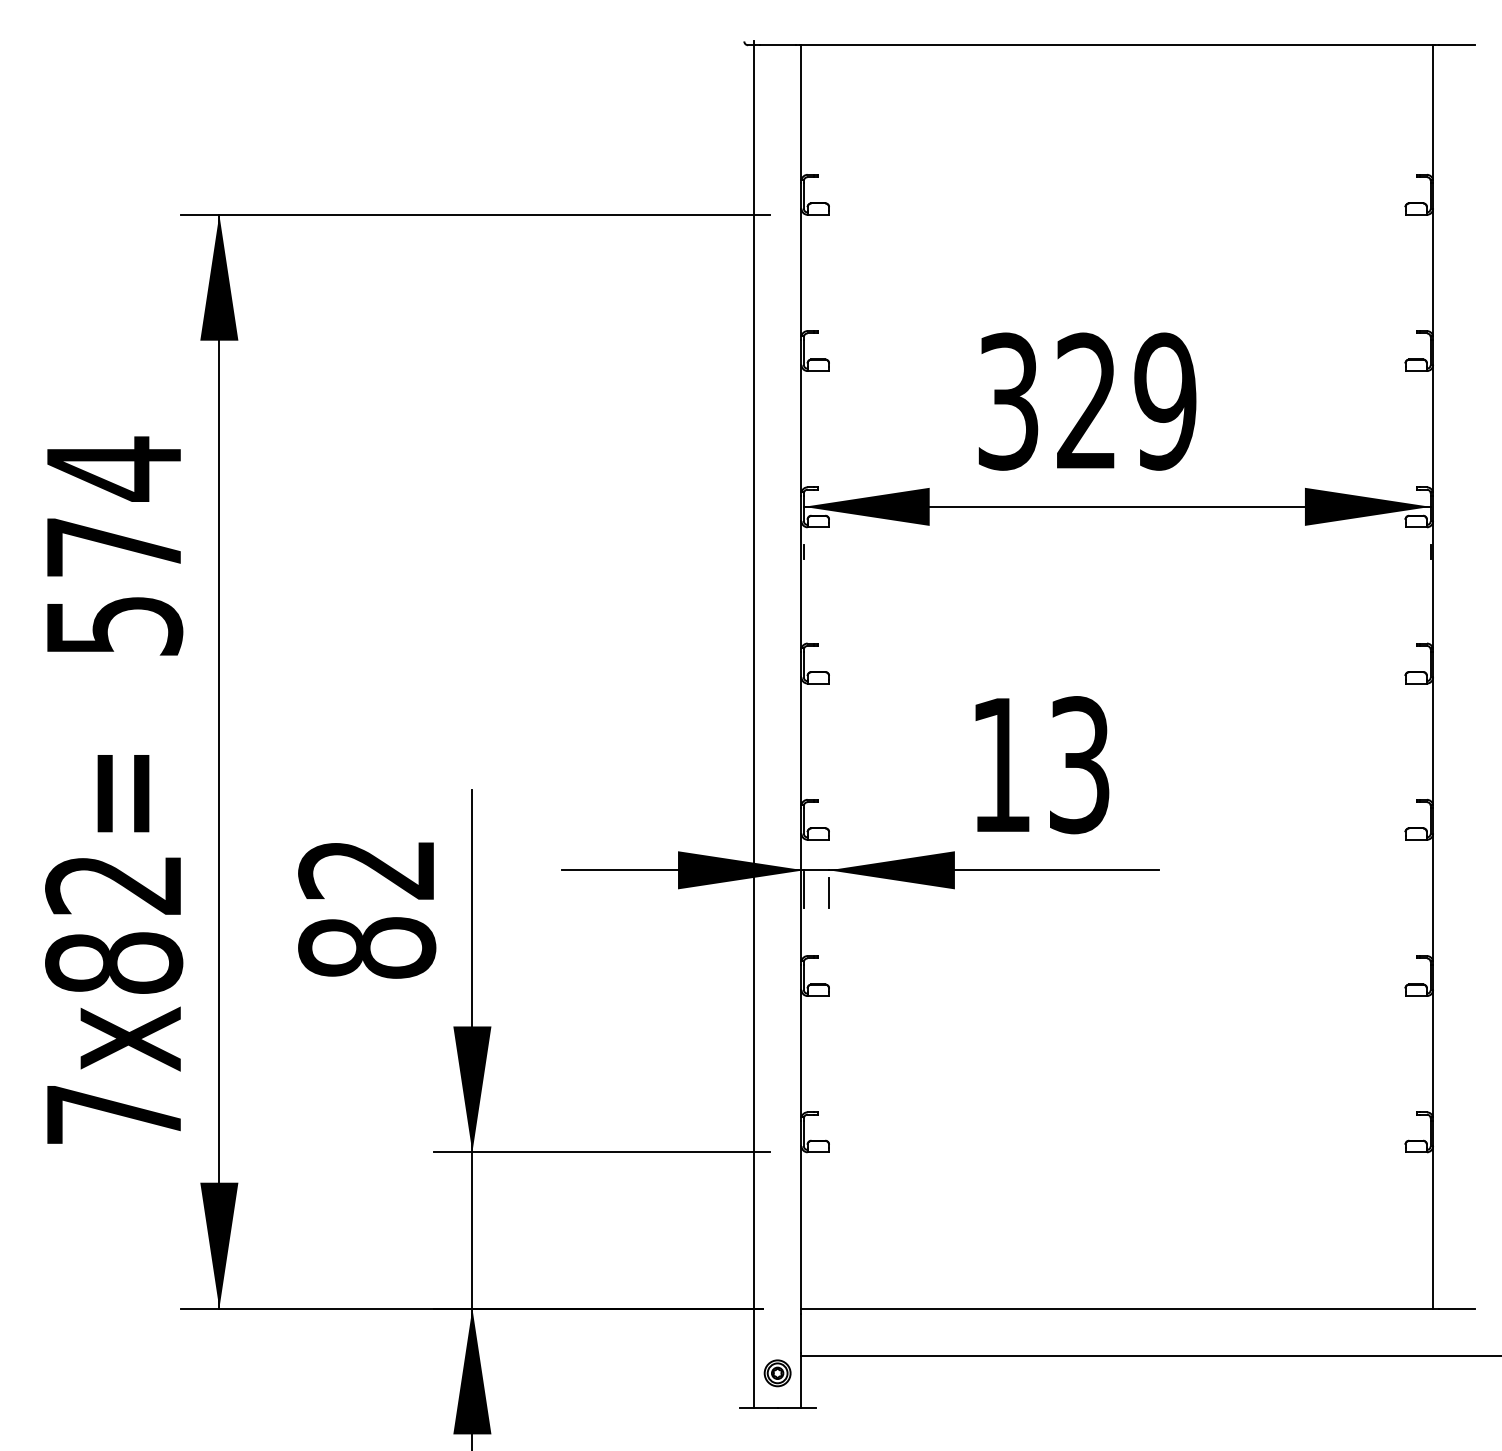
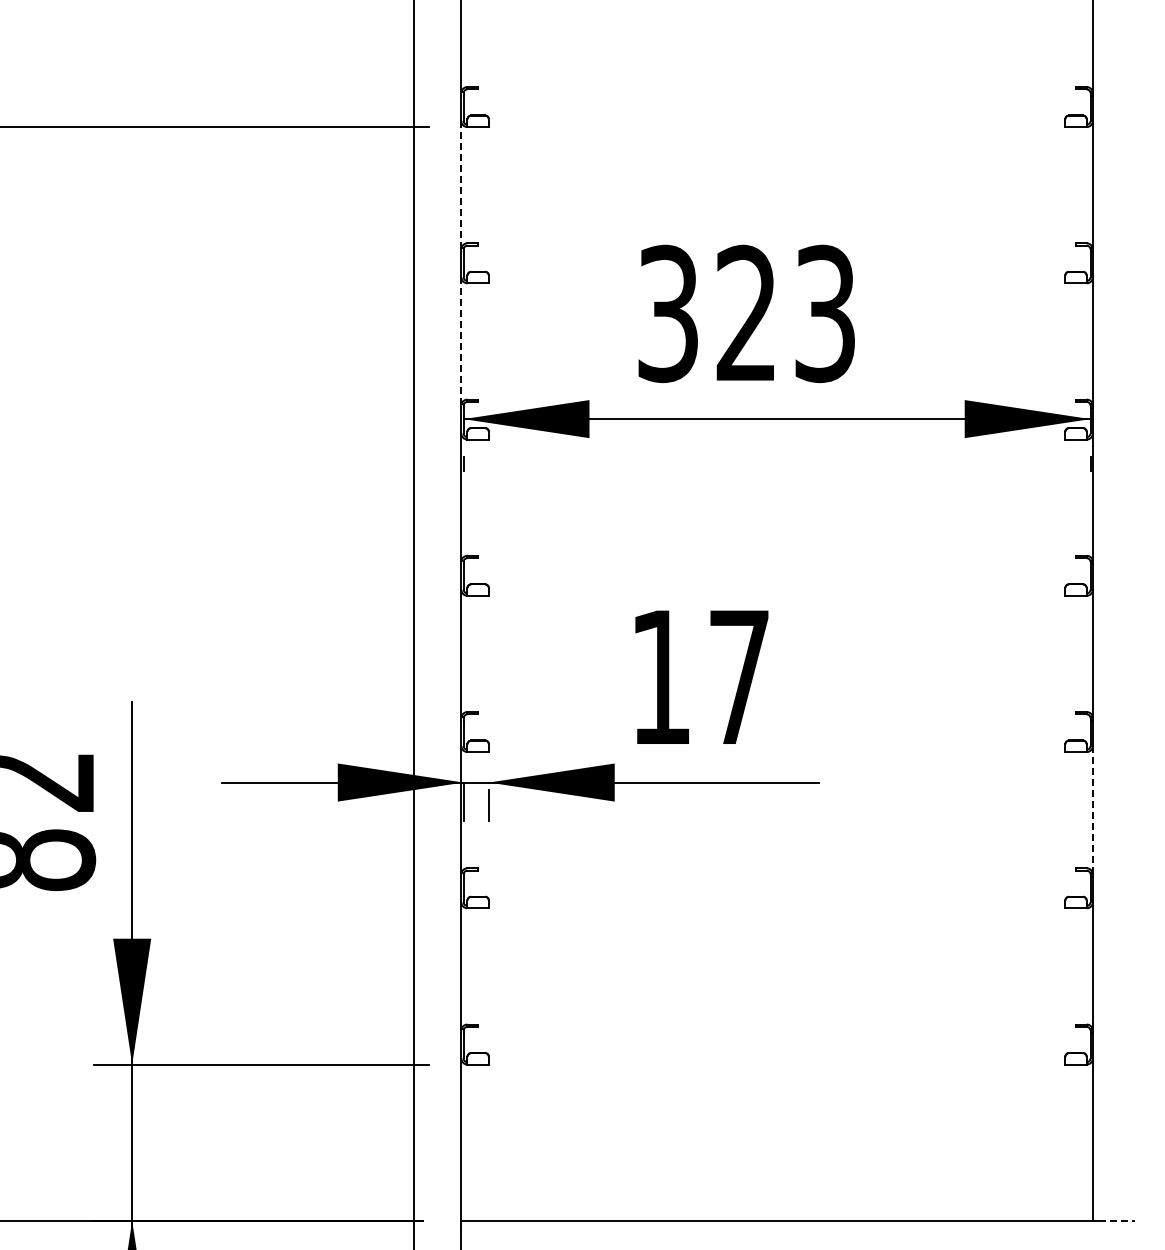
line: (801, 272) -> (461, 184), solid -> dashed
text: (1165, 401) -> (825, 313), 329 -> 323
line: (801, 428) -> (461, 340), solid -> dashed
text: (1079, 765) -> (739, 677), 13 -> 17
line: (1433, 897) -> (1093, 809), solid -> dashed
line: (1457, 1308) -> (1117, 1220), solid -> dashed

